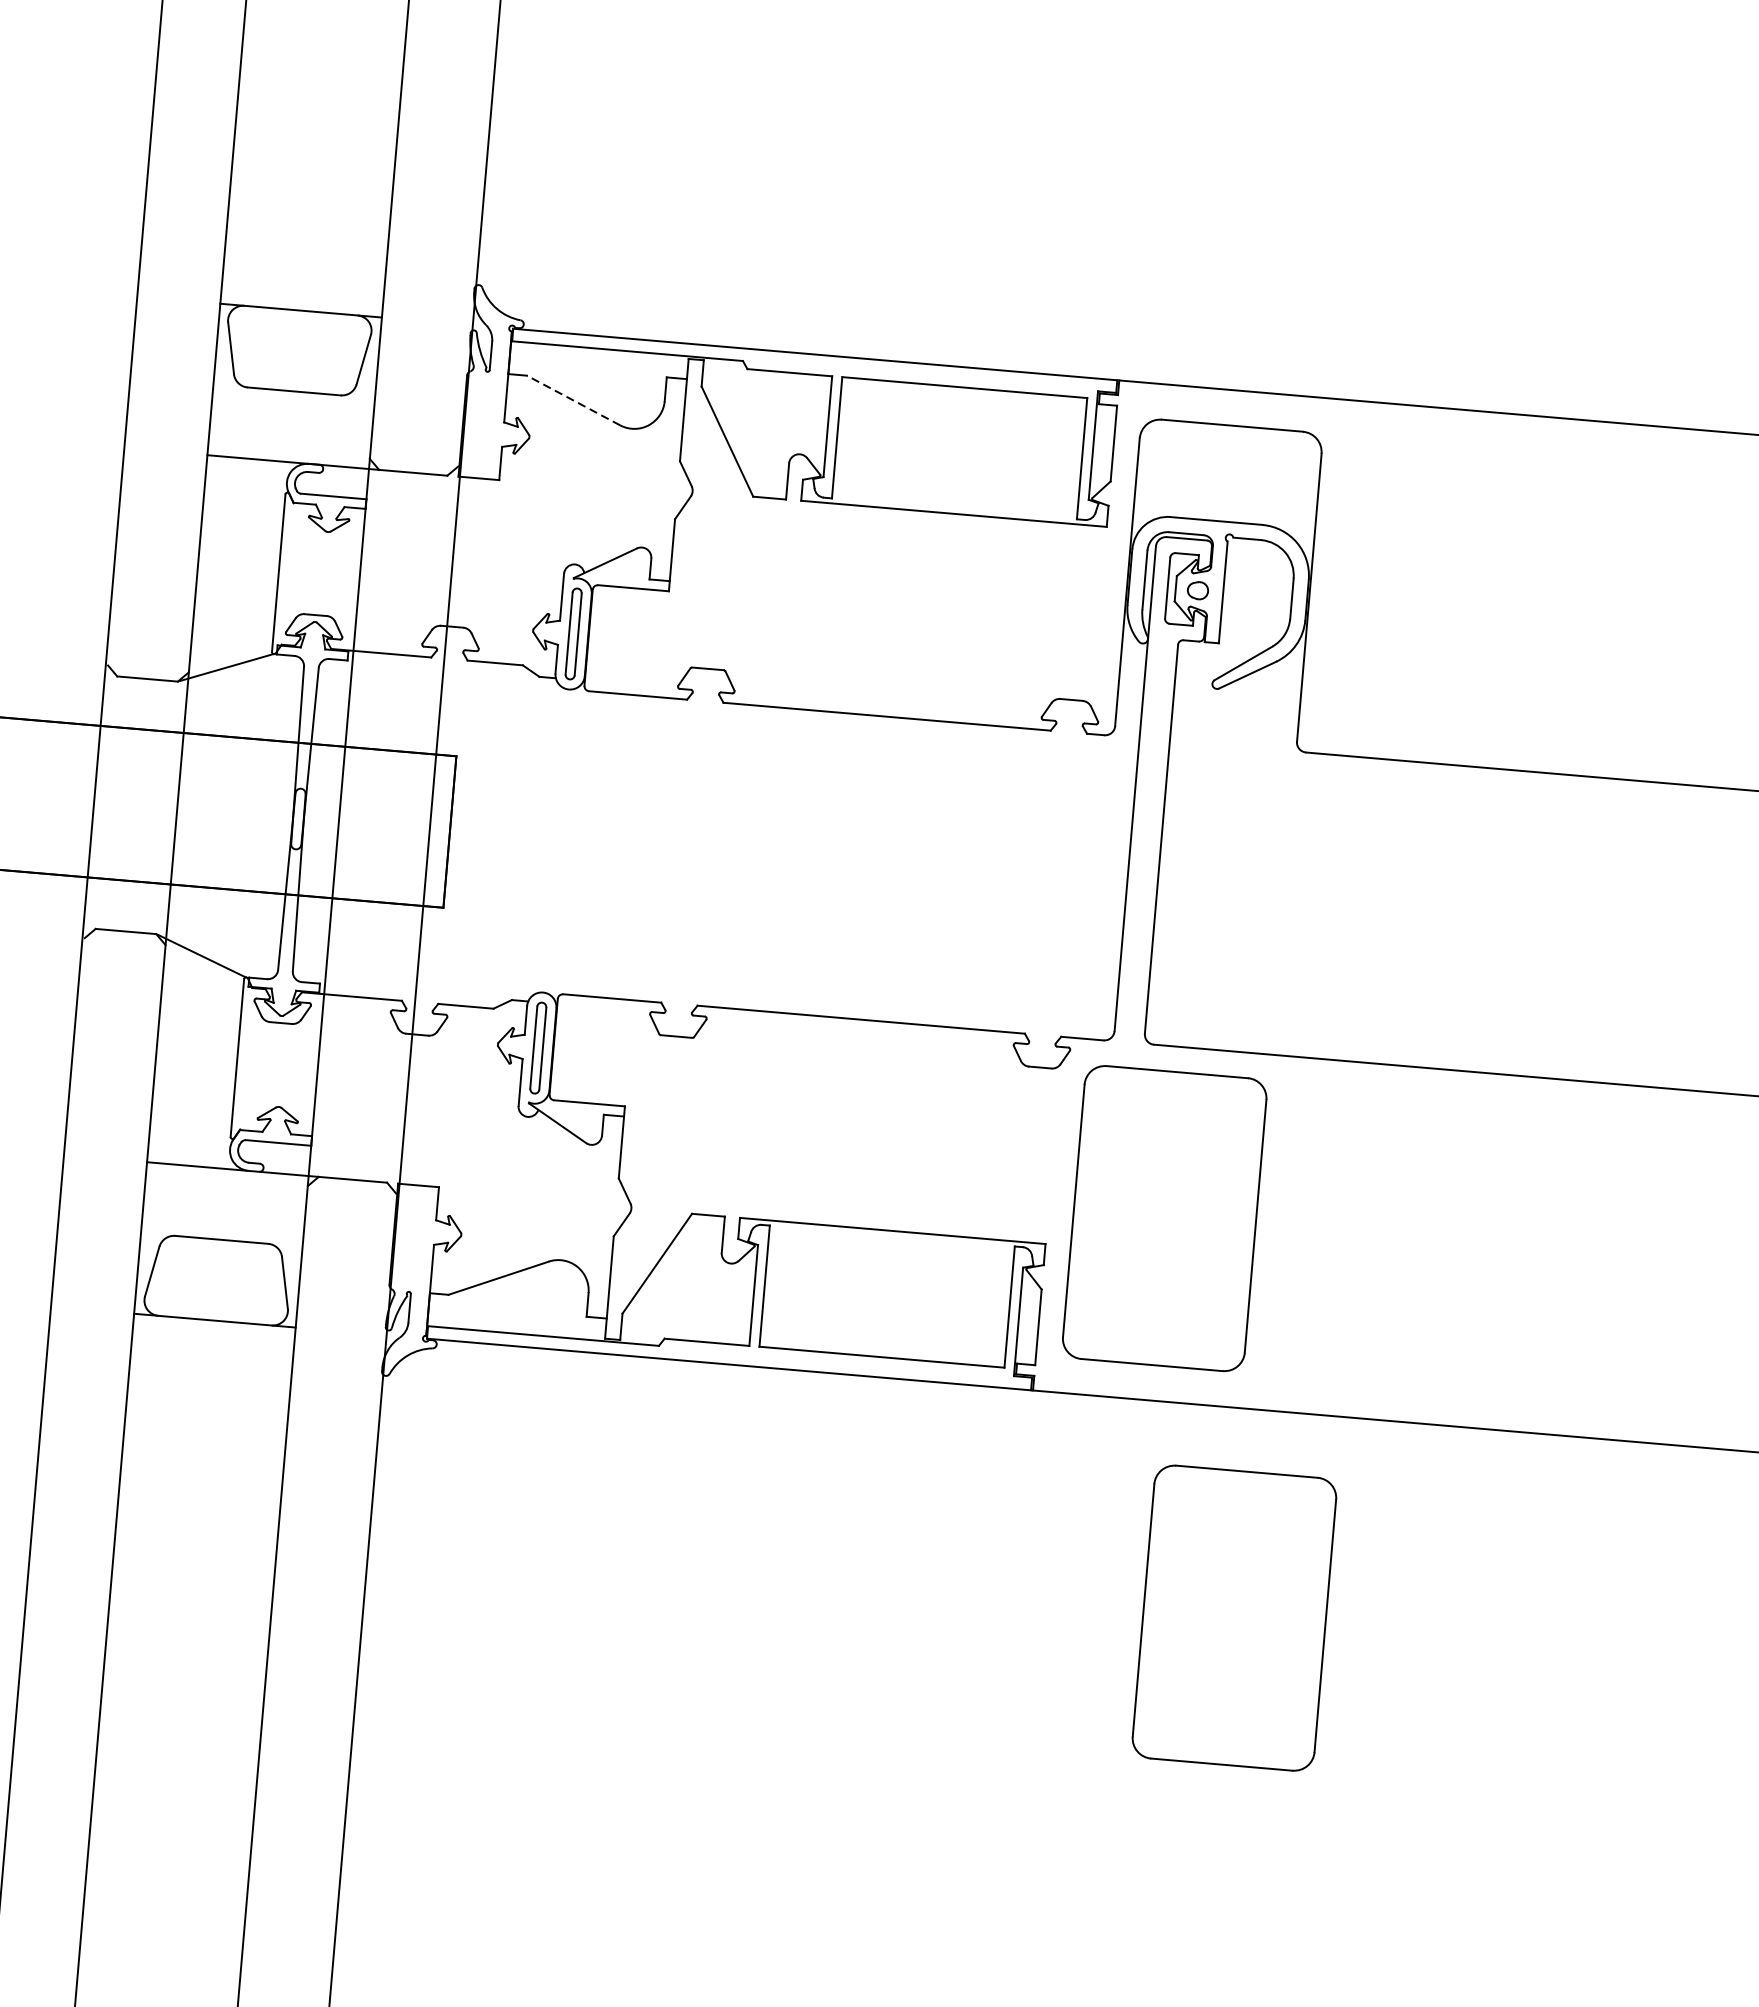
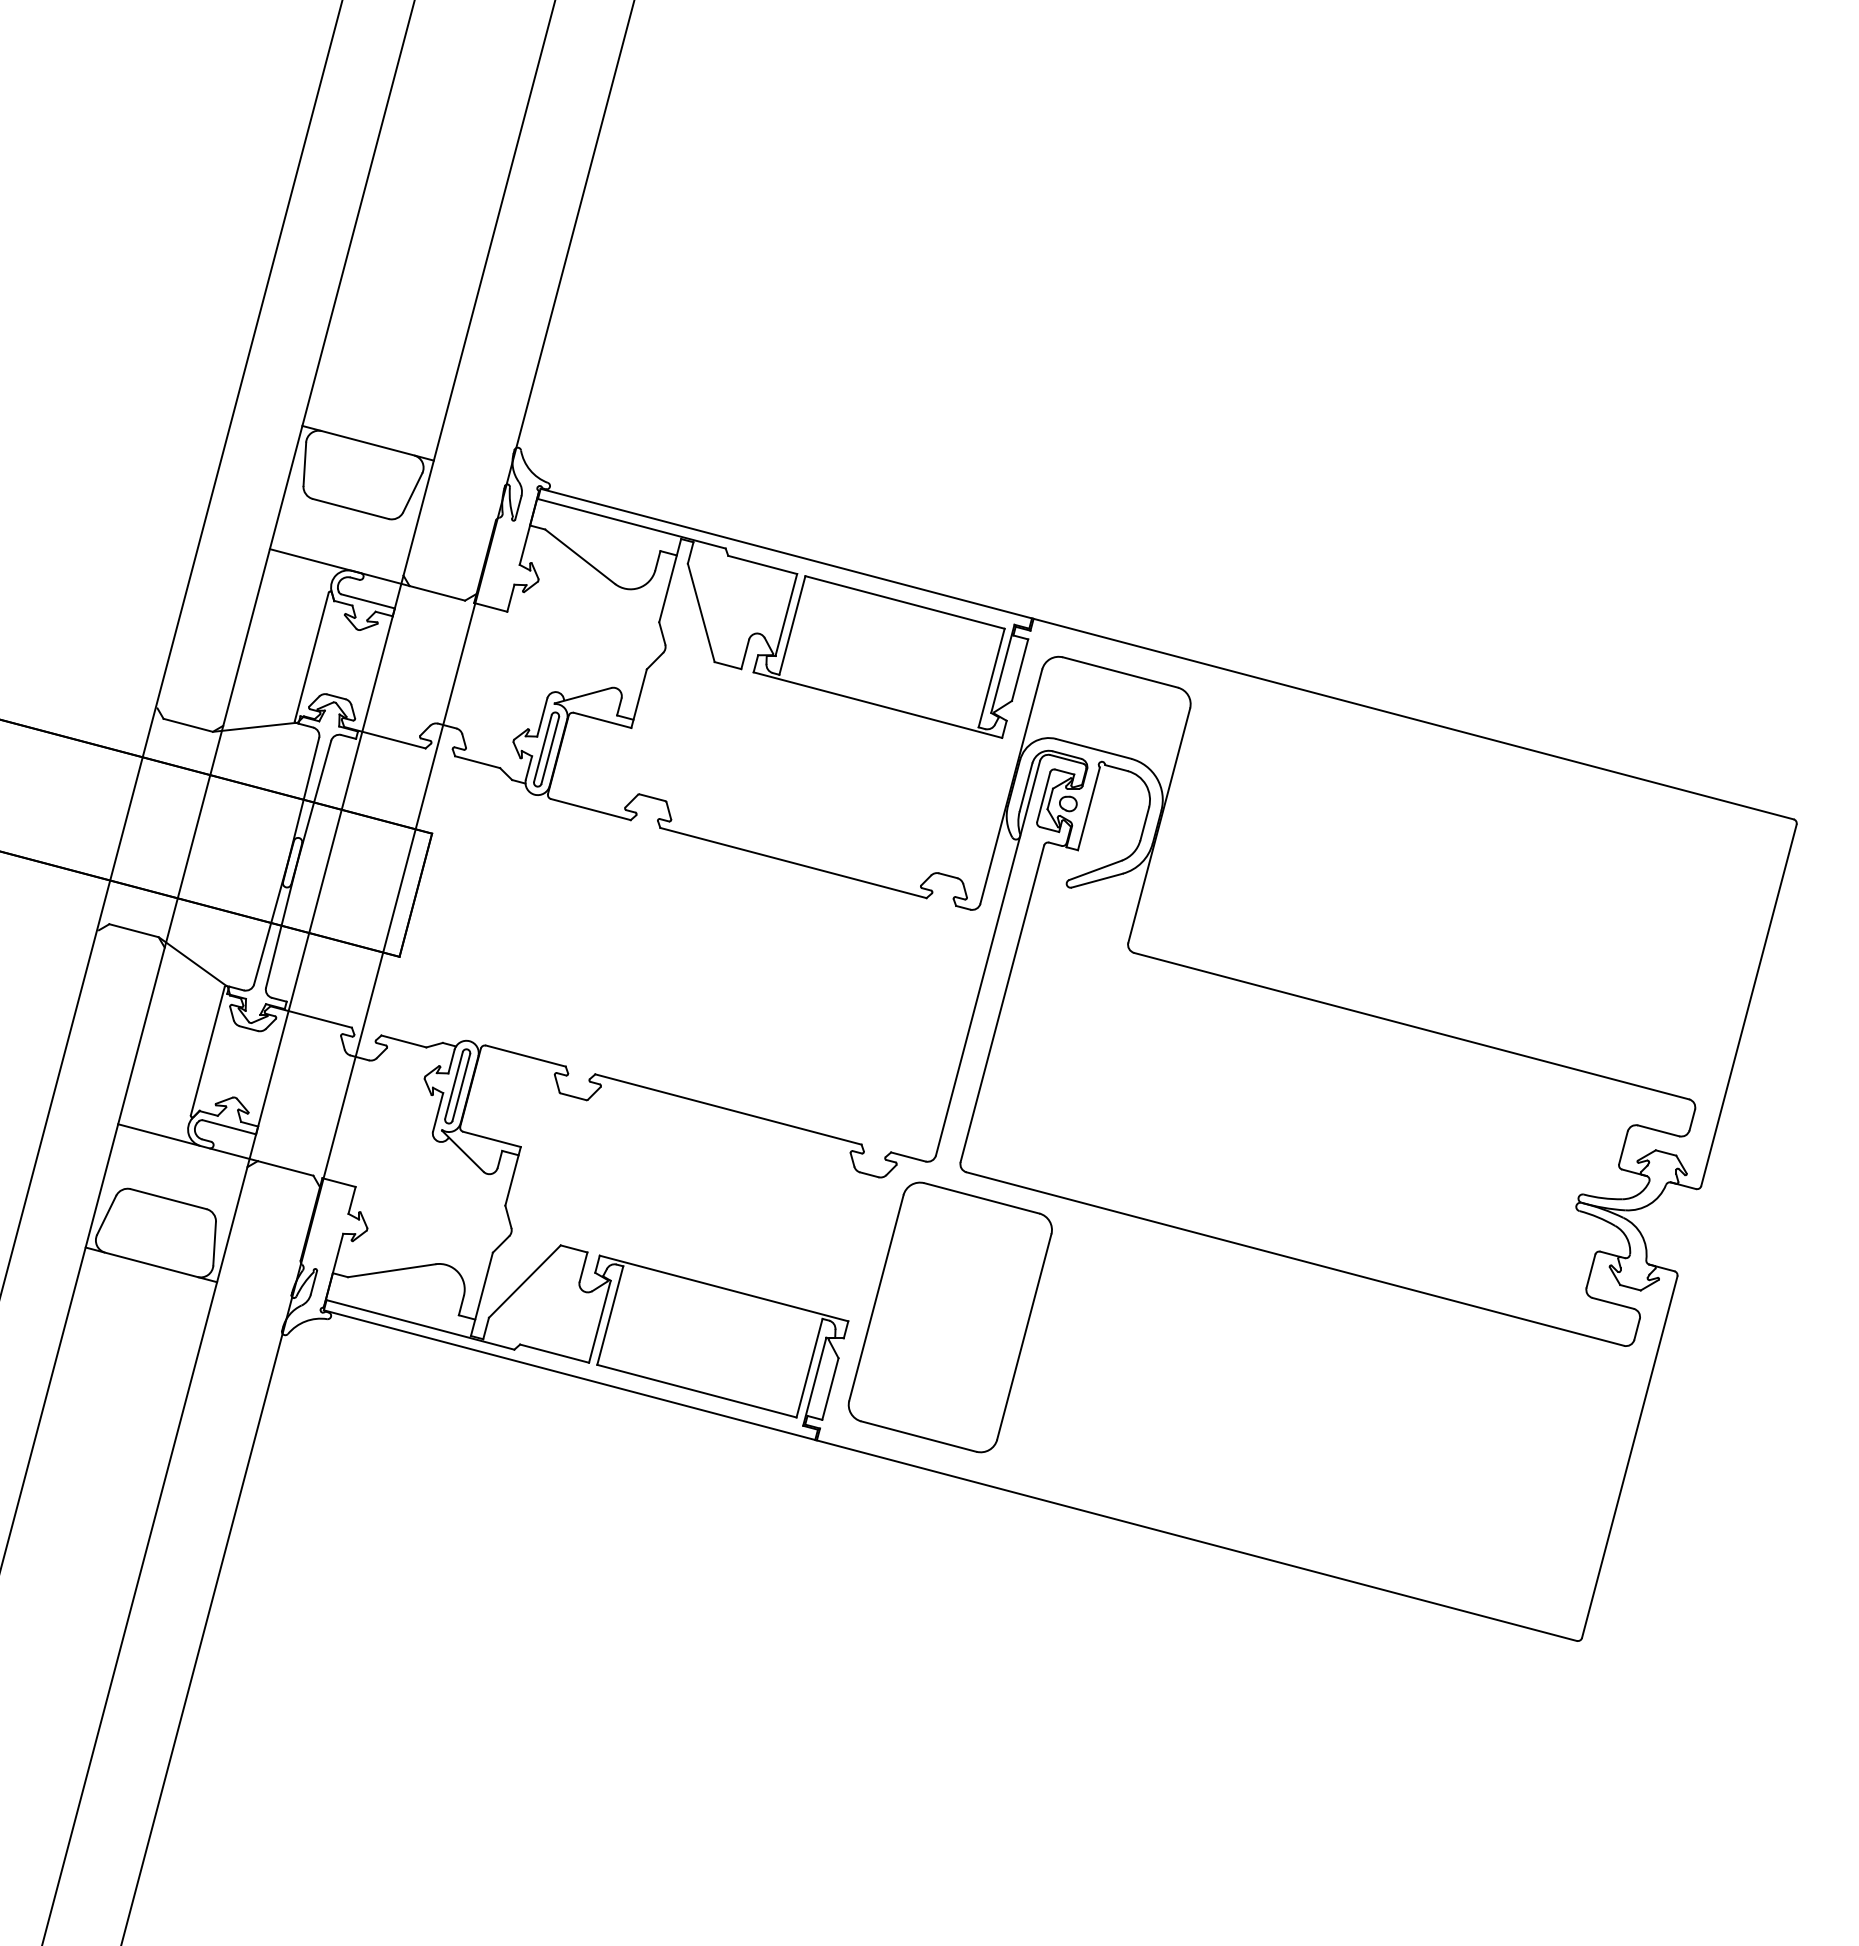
line: (572, 400) -> (579, 556), dashed -> solid
part: (1233, 1618) -> (949, 1657), removed

